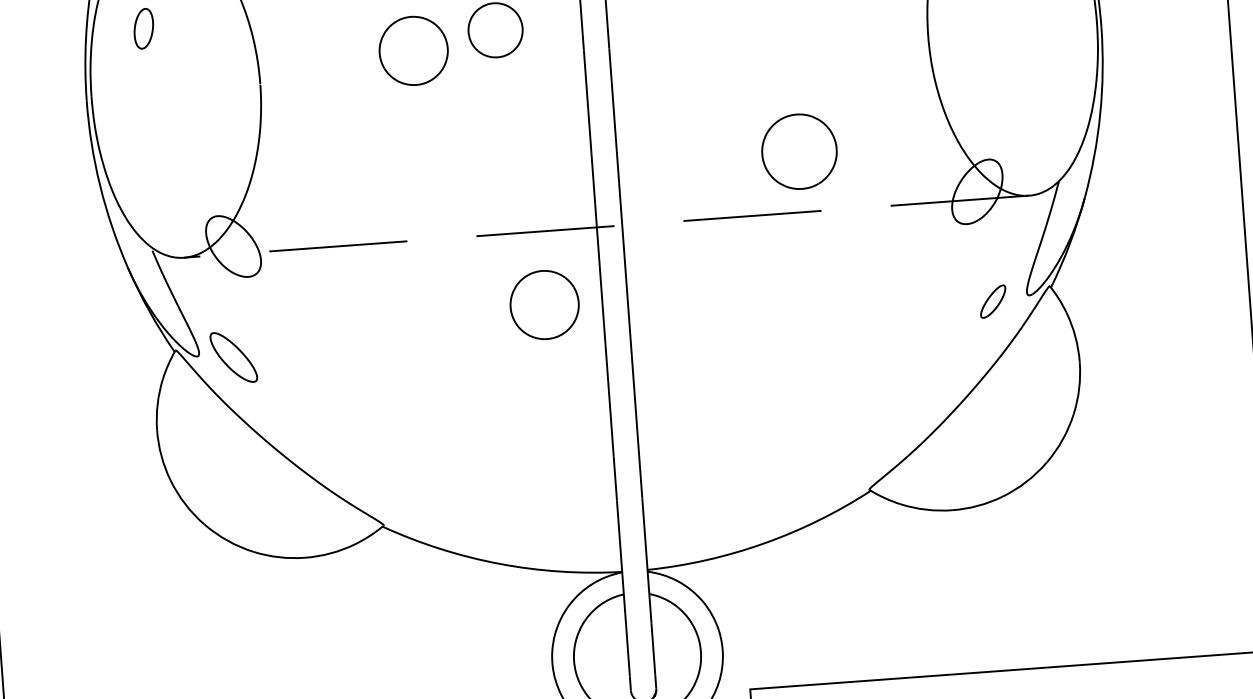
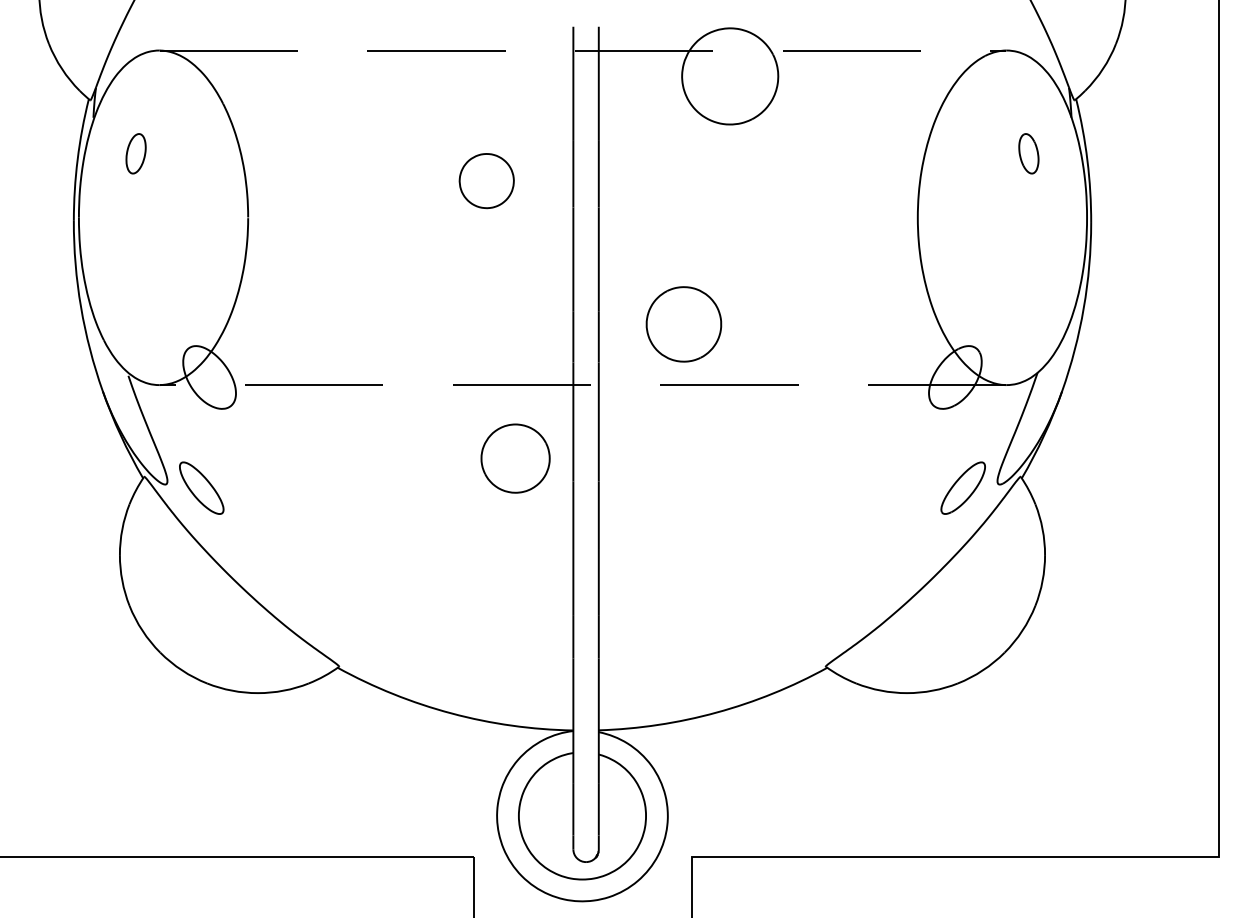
part: (413, 50) -> (403, 195), removed
part: (799, 151) -> (683, 324), moved
part: (992, 301) -> (962, 487), size x1.67

